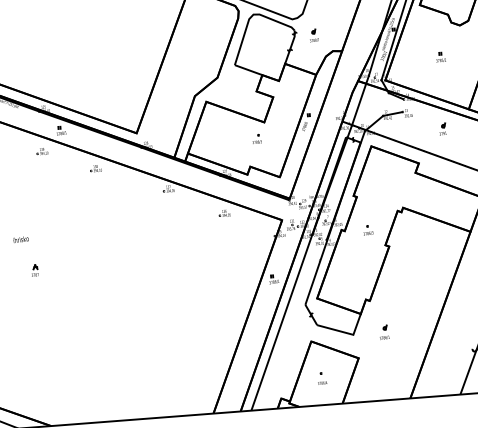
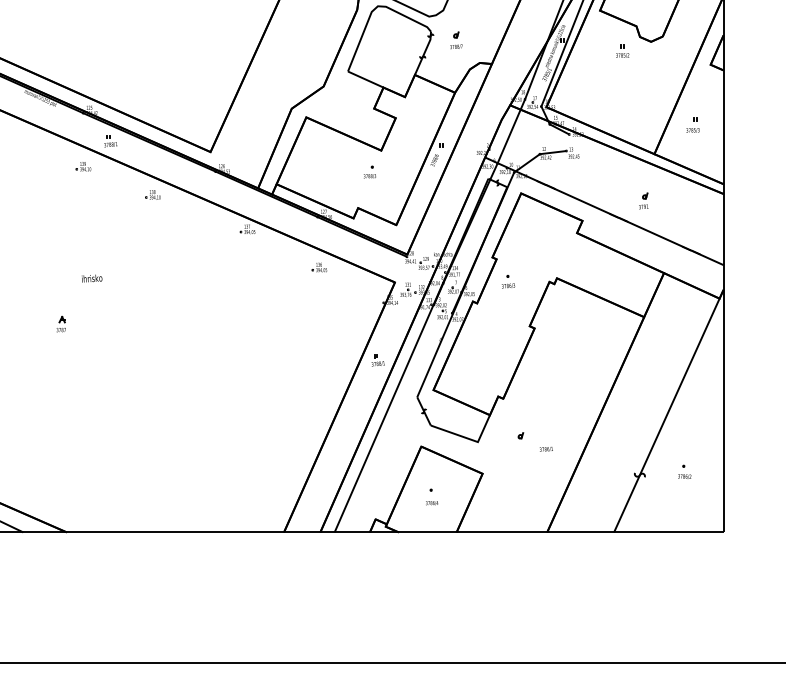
part: (440, 56) -> (622, 50), moved
part: (442, 128) -> (643, 200), moved
part: (368, 230) -> (508, 281), moved
text: (21, 239) -> (92, 278), moved
text: (384, 338) -> (545, 449), moved

